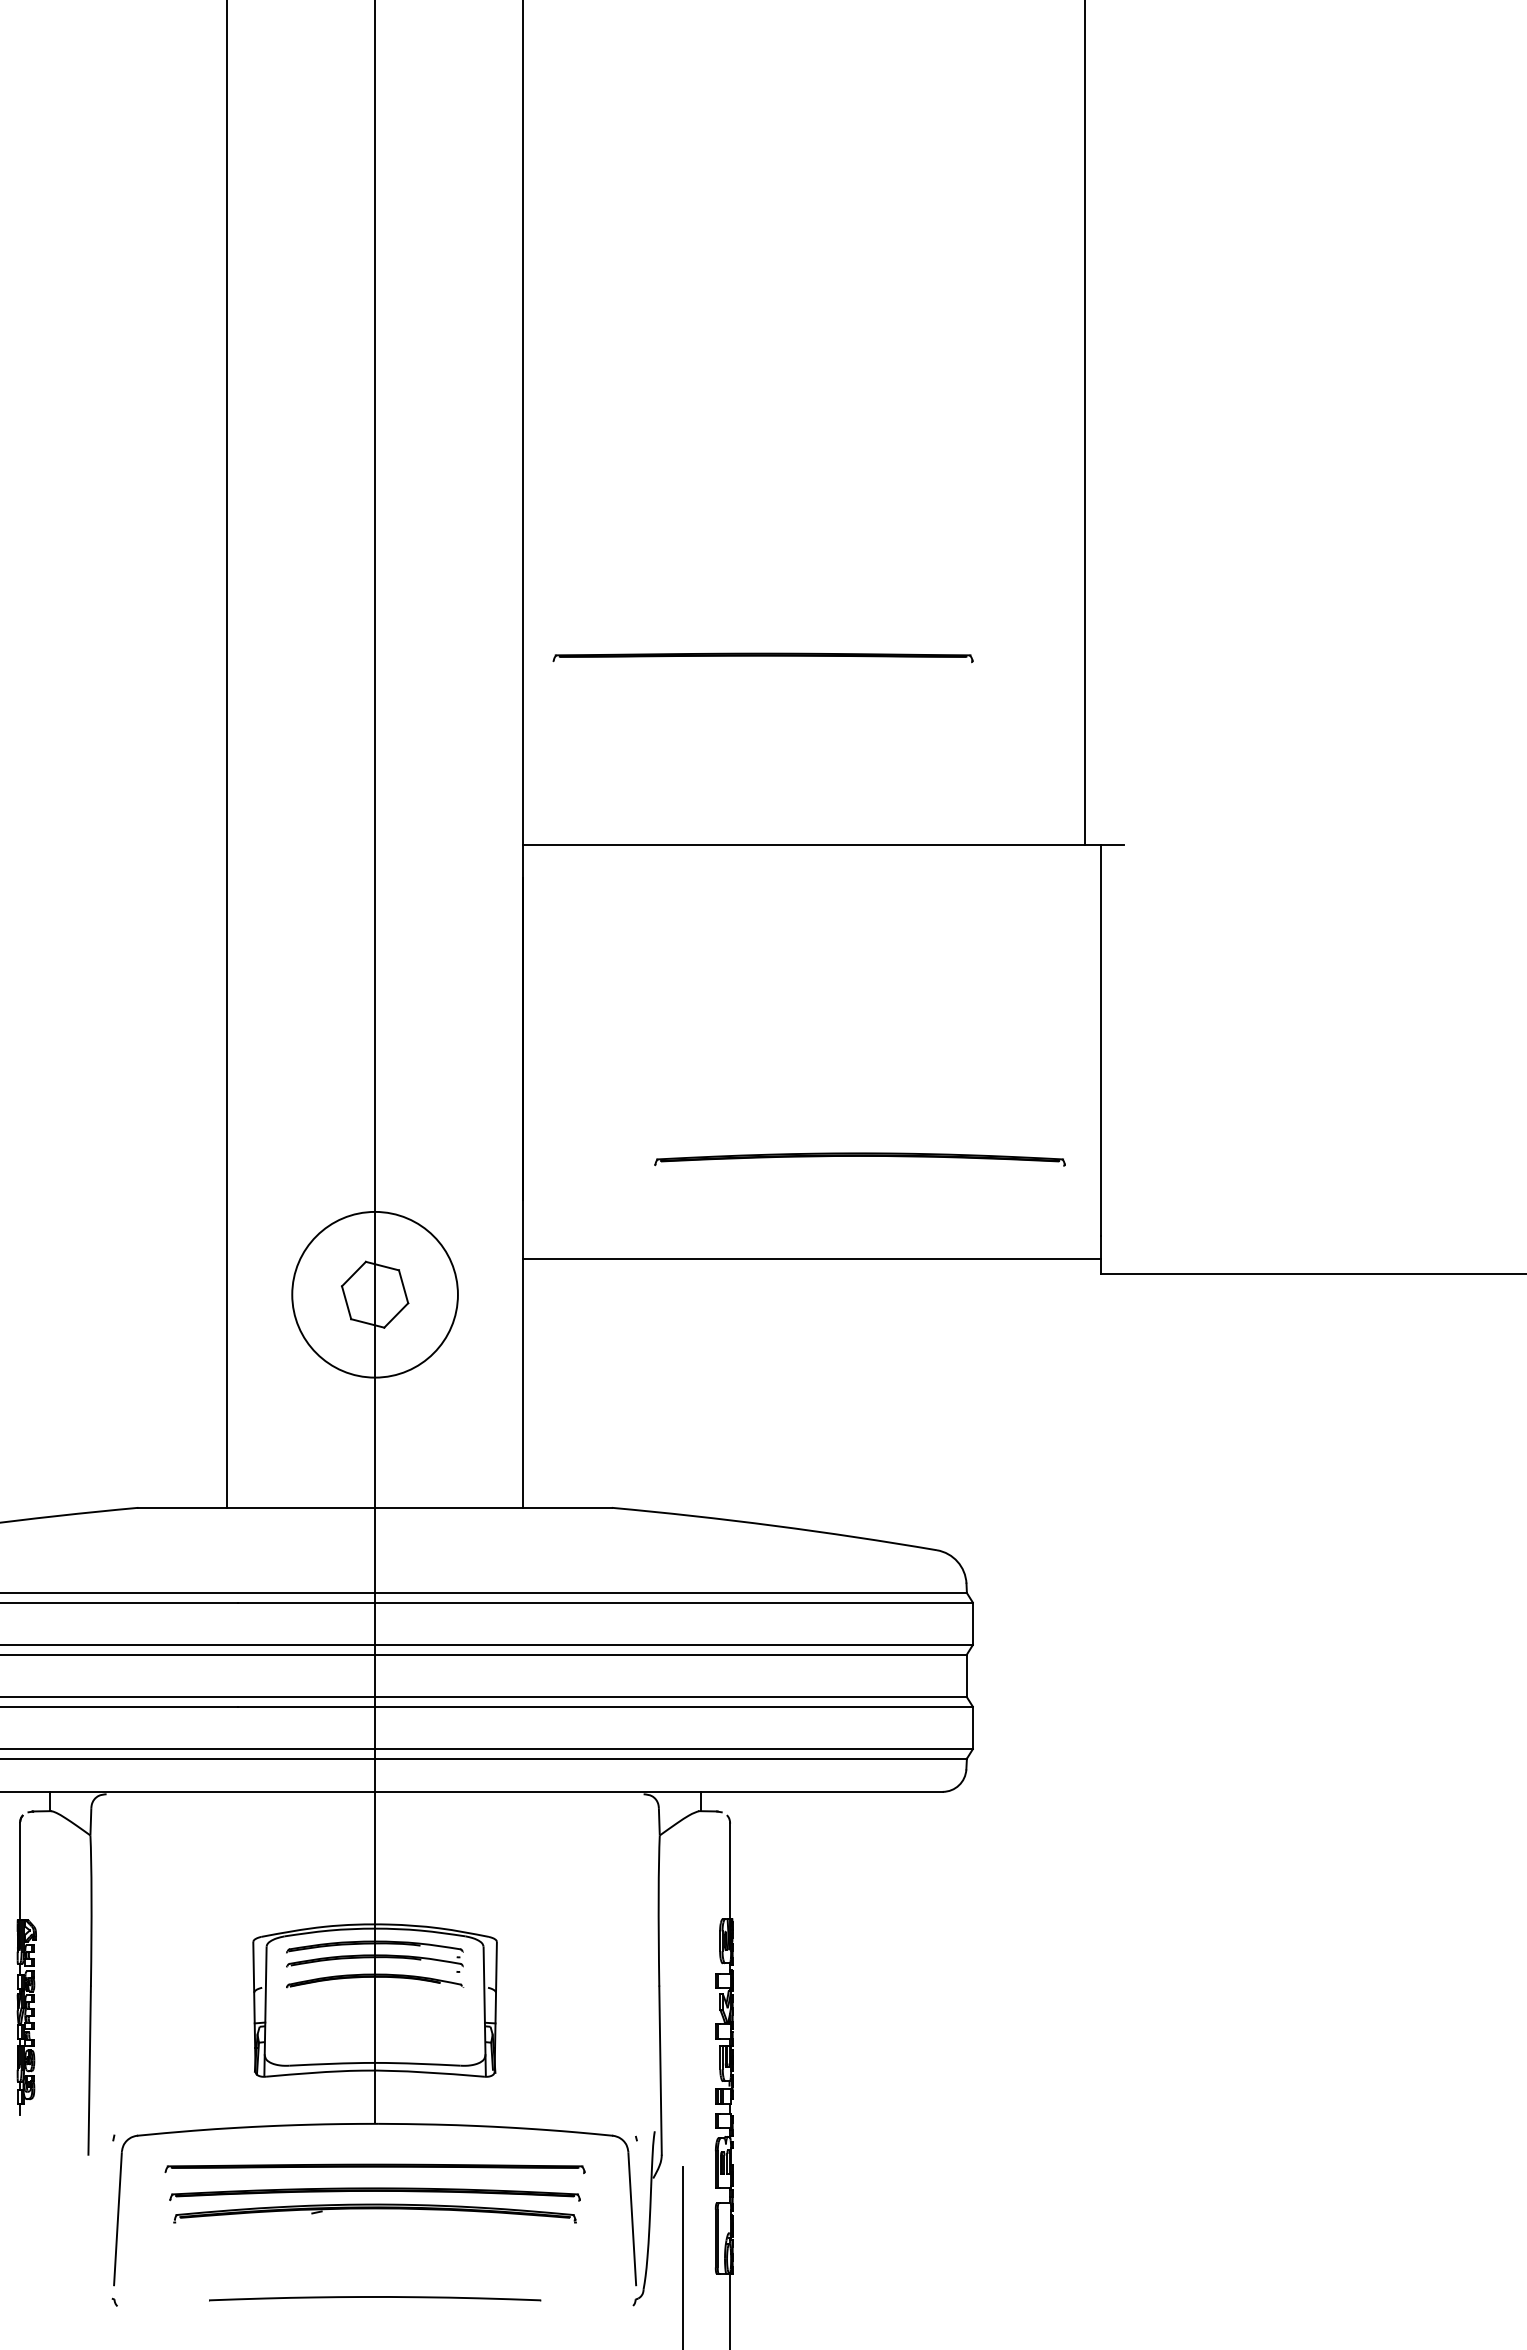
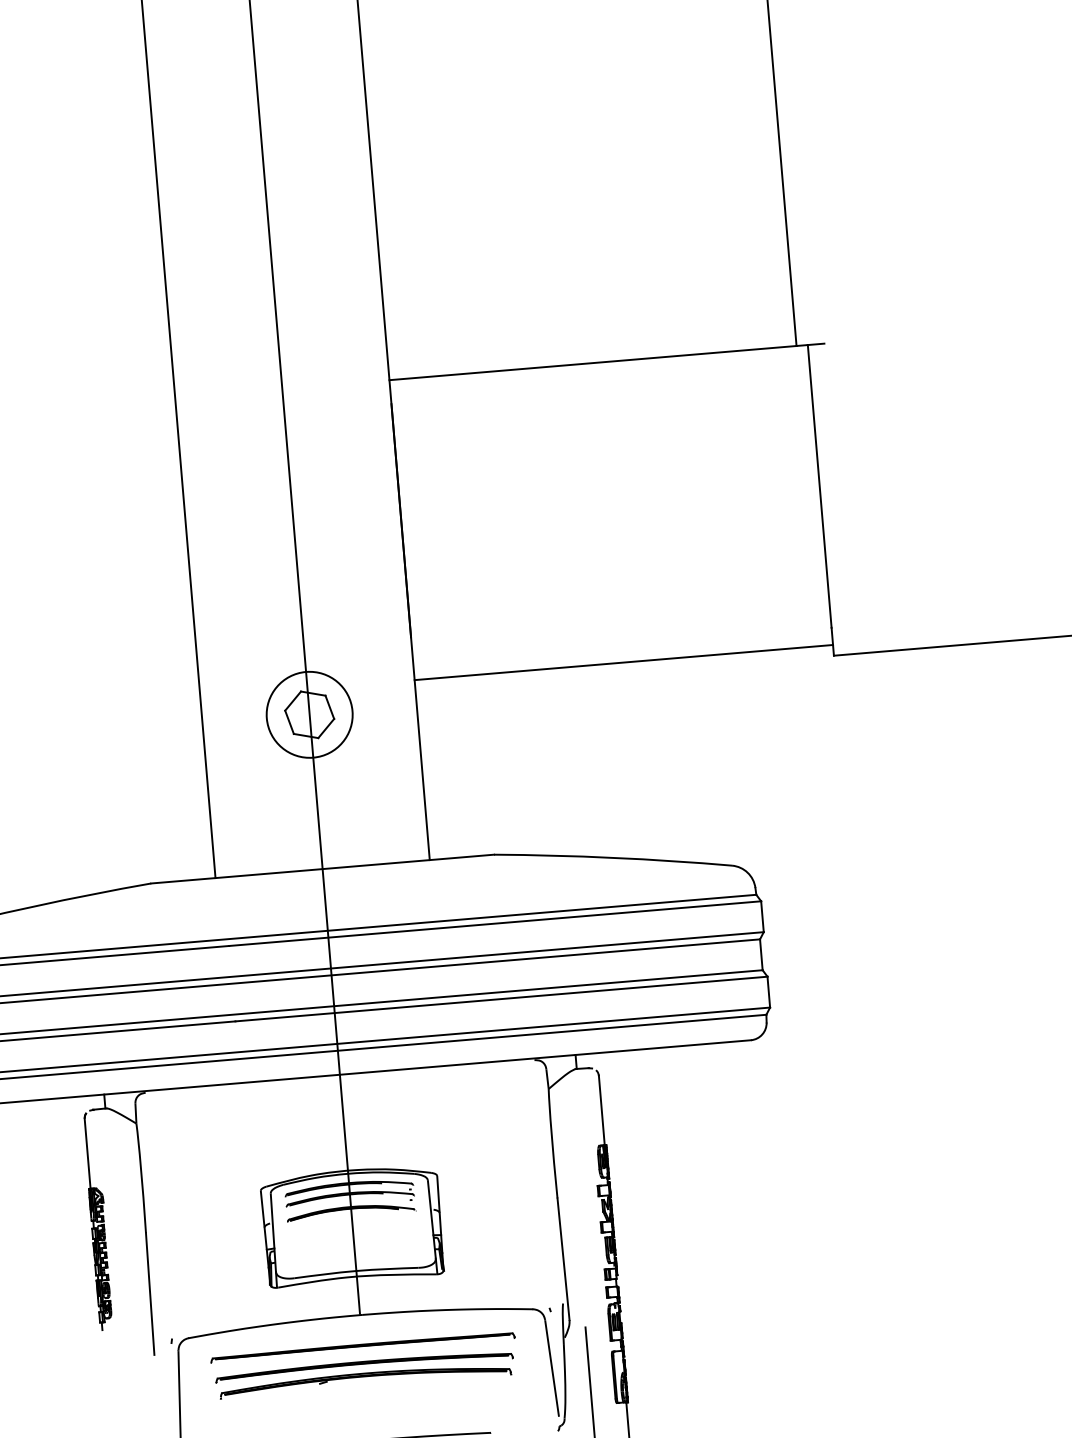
part: (762, 657) -> (551, 229), removed
part: (859, 1159) -> (652, 587), removed
circle: (374, 1294) -> (309, 714), size x0.71

